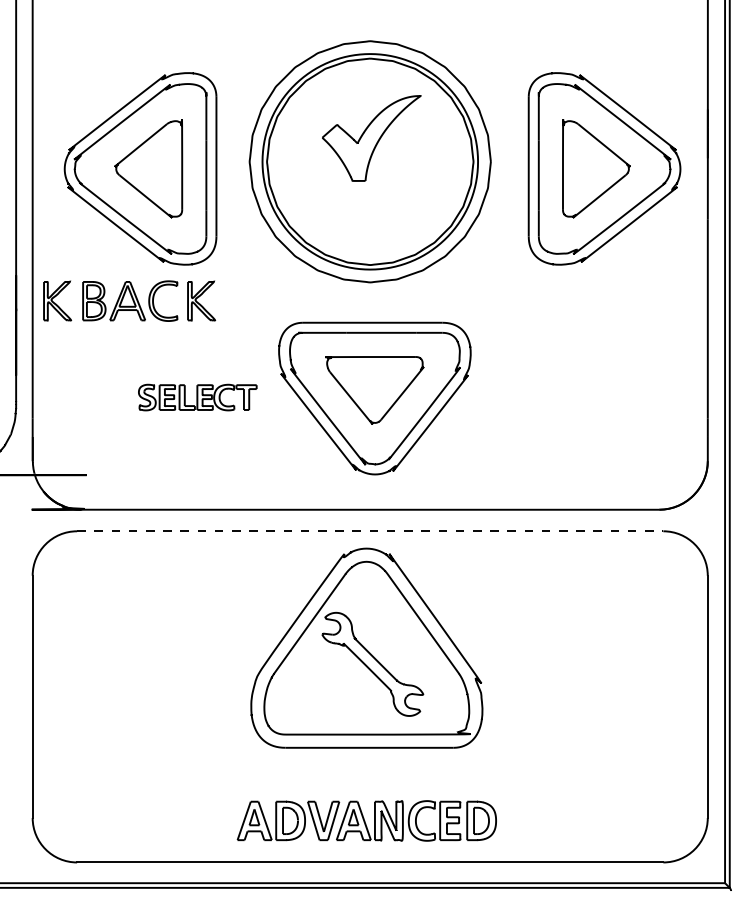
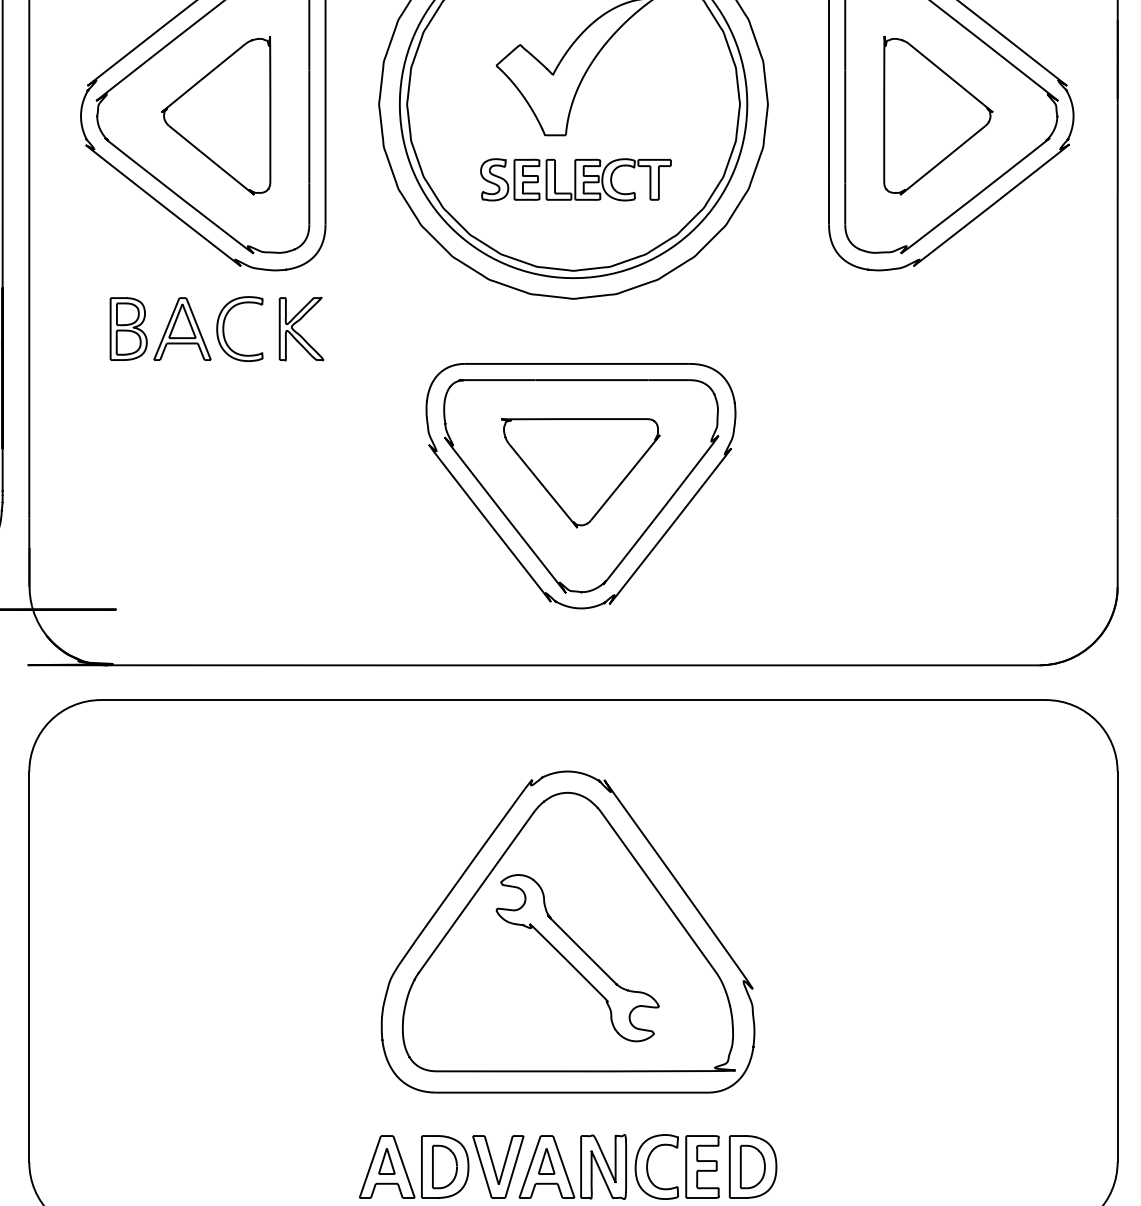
part: (57, 300) -> (69, 328), removed
part: (197, 397) -> (575, 179), moved
line: (370, 531) -> (573, 700), dashed -> solid
part: (366, 647) -> (567, 930), moved

